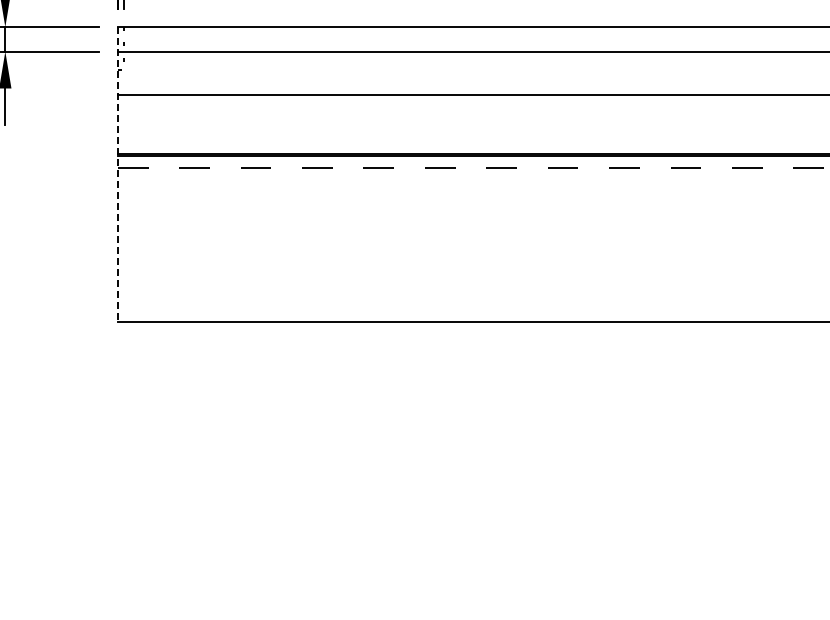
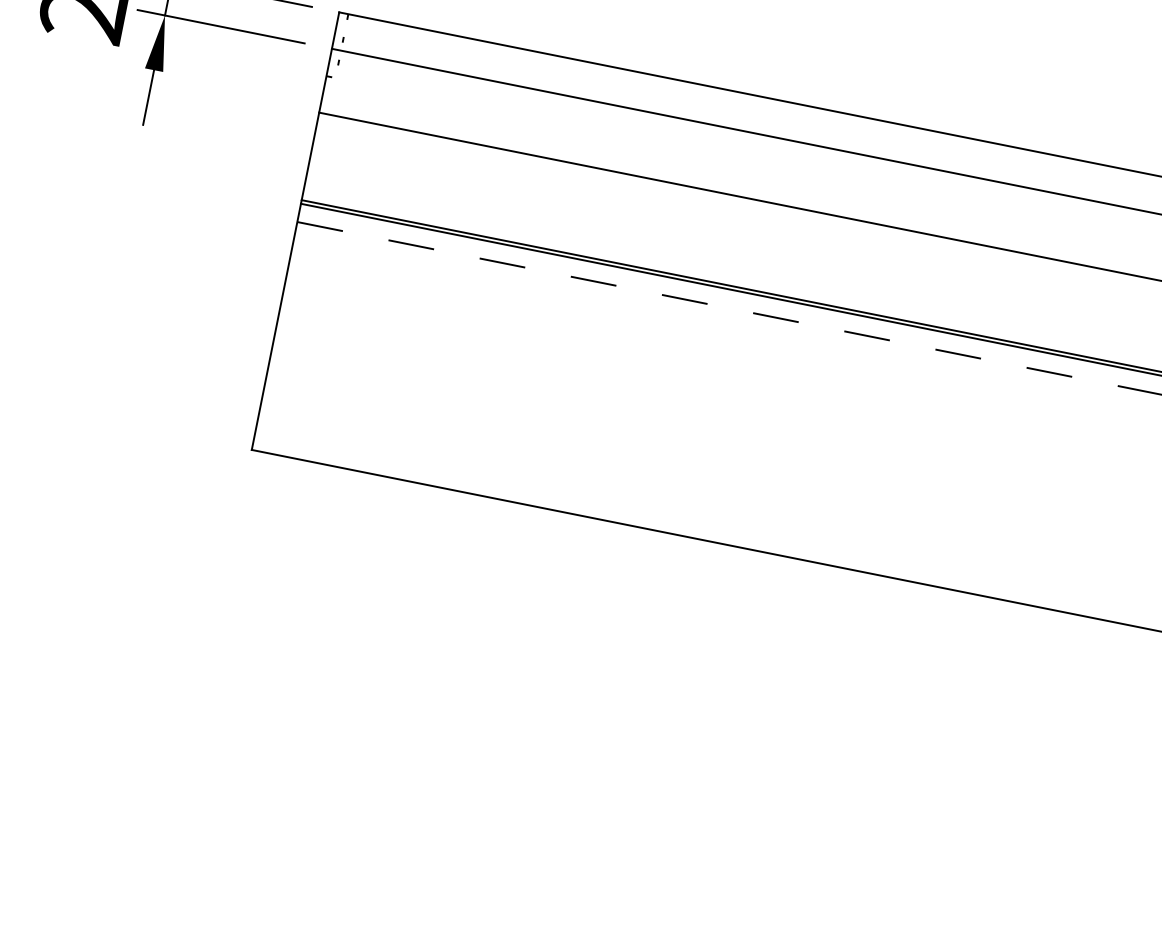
line: (117, 174) -> (295, 231), dashed -> solid

